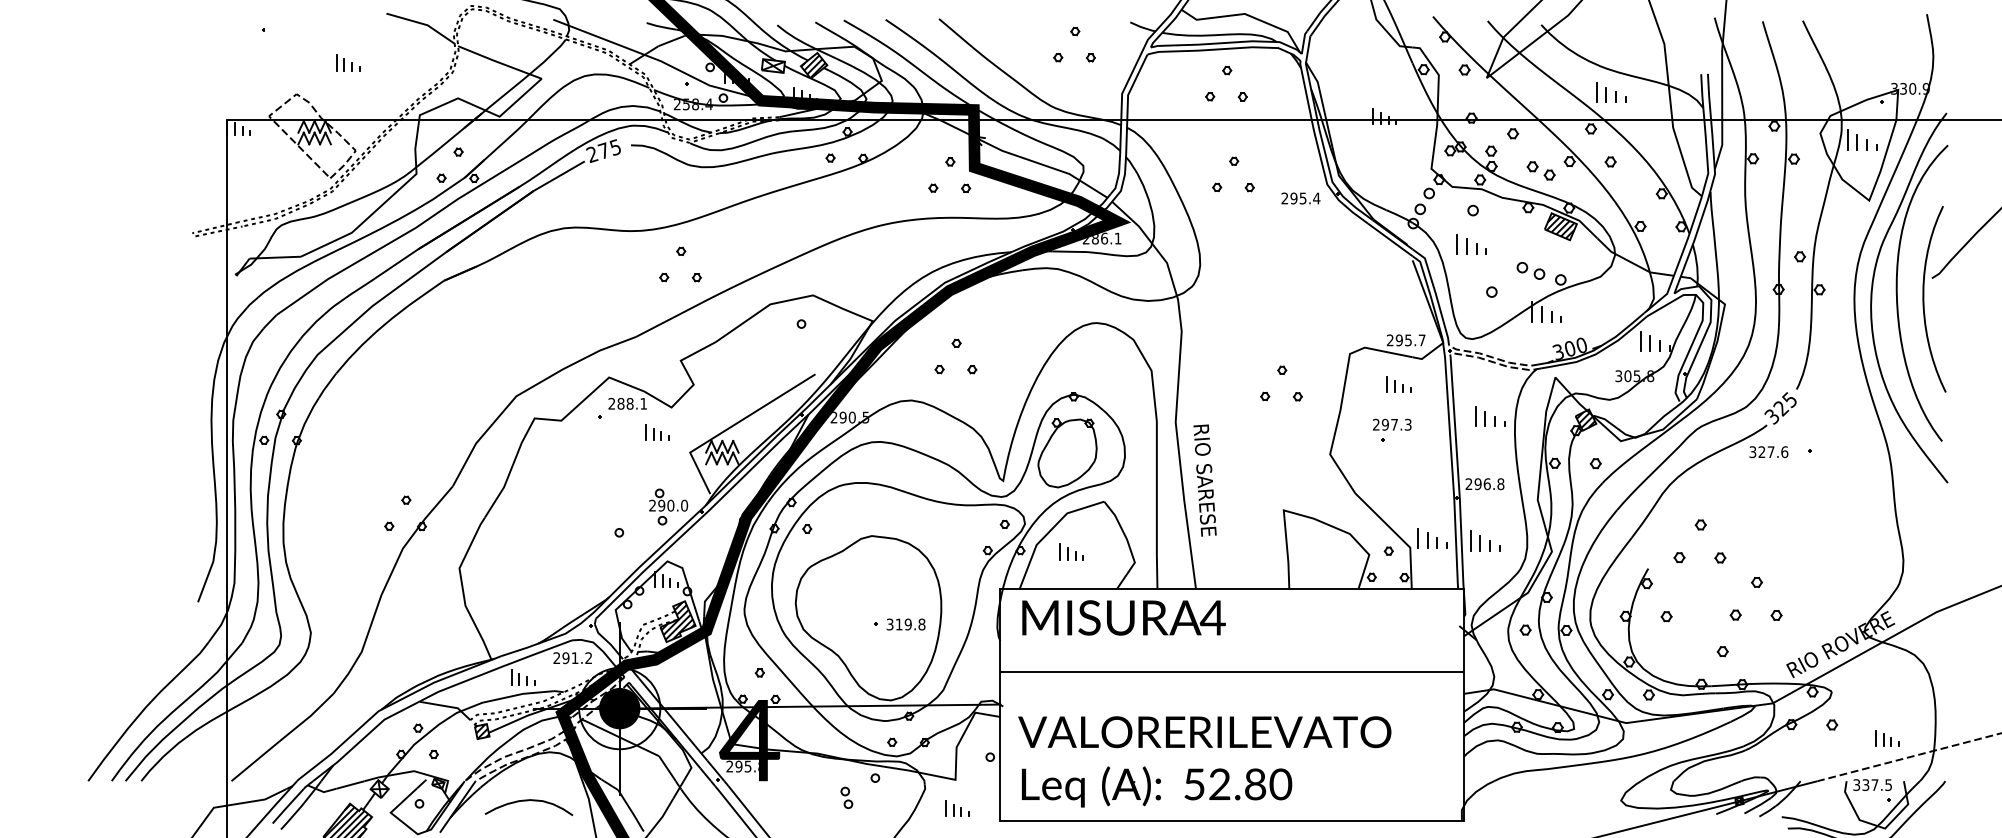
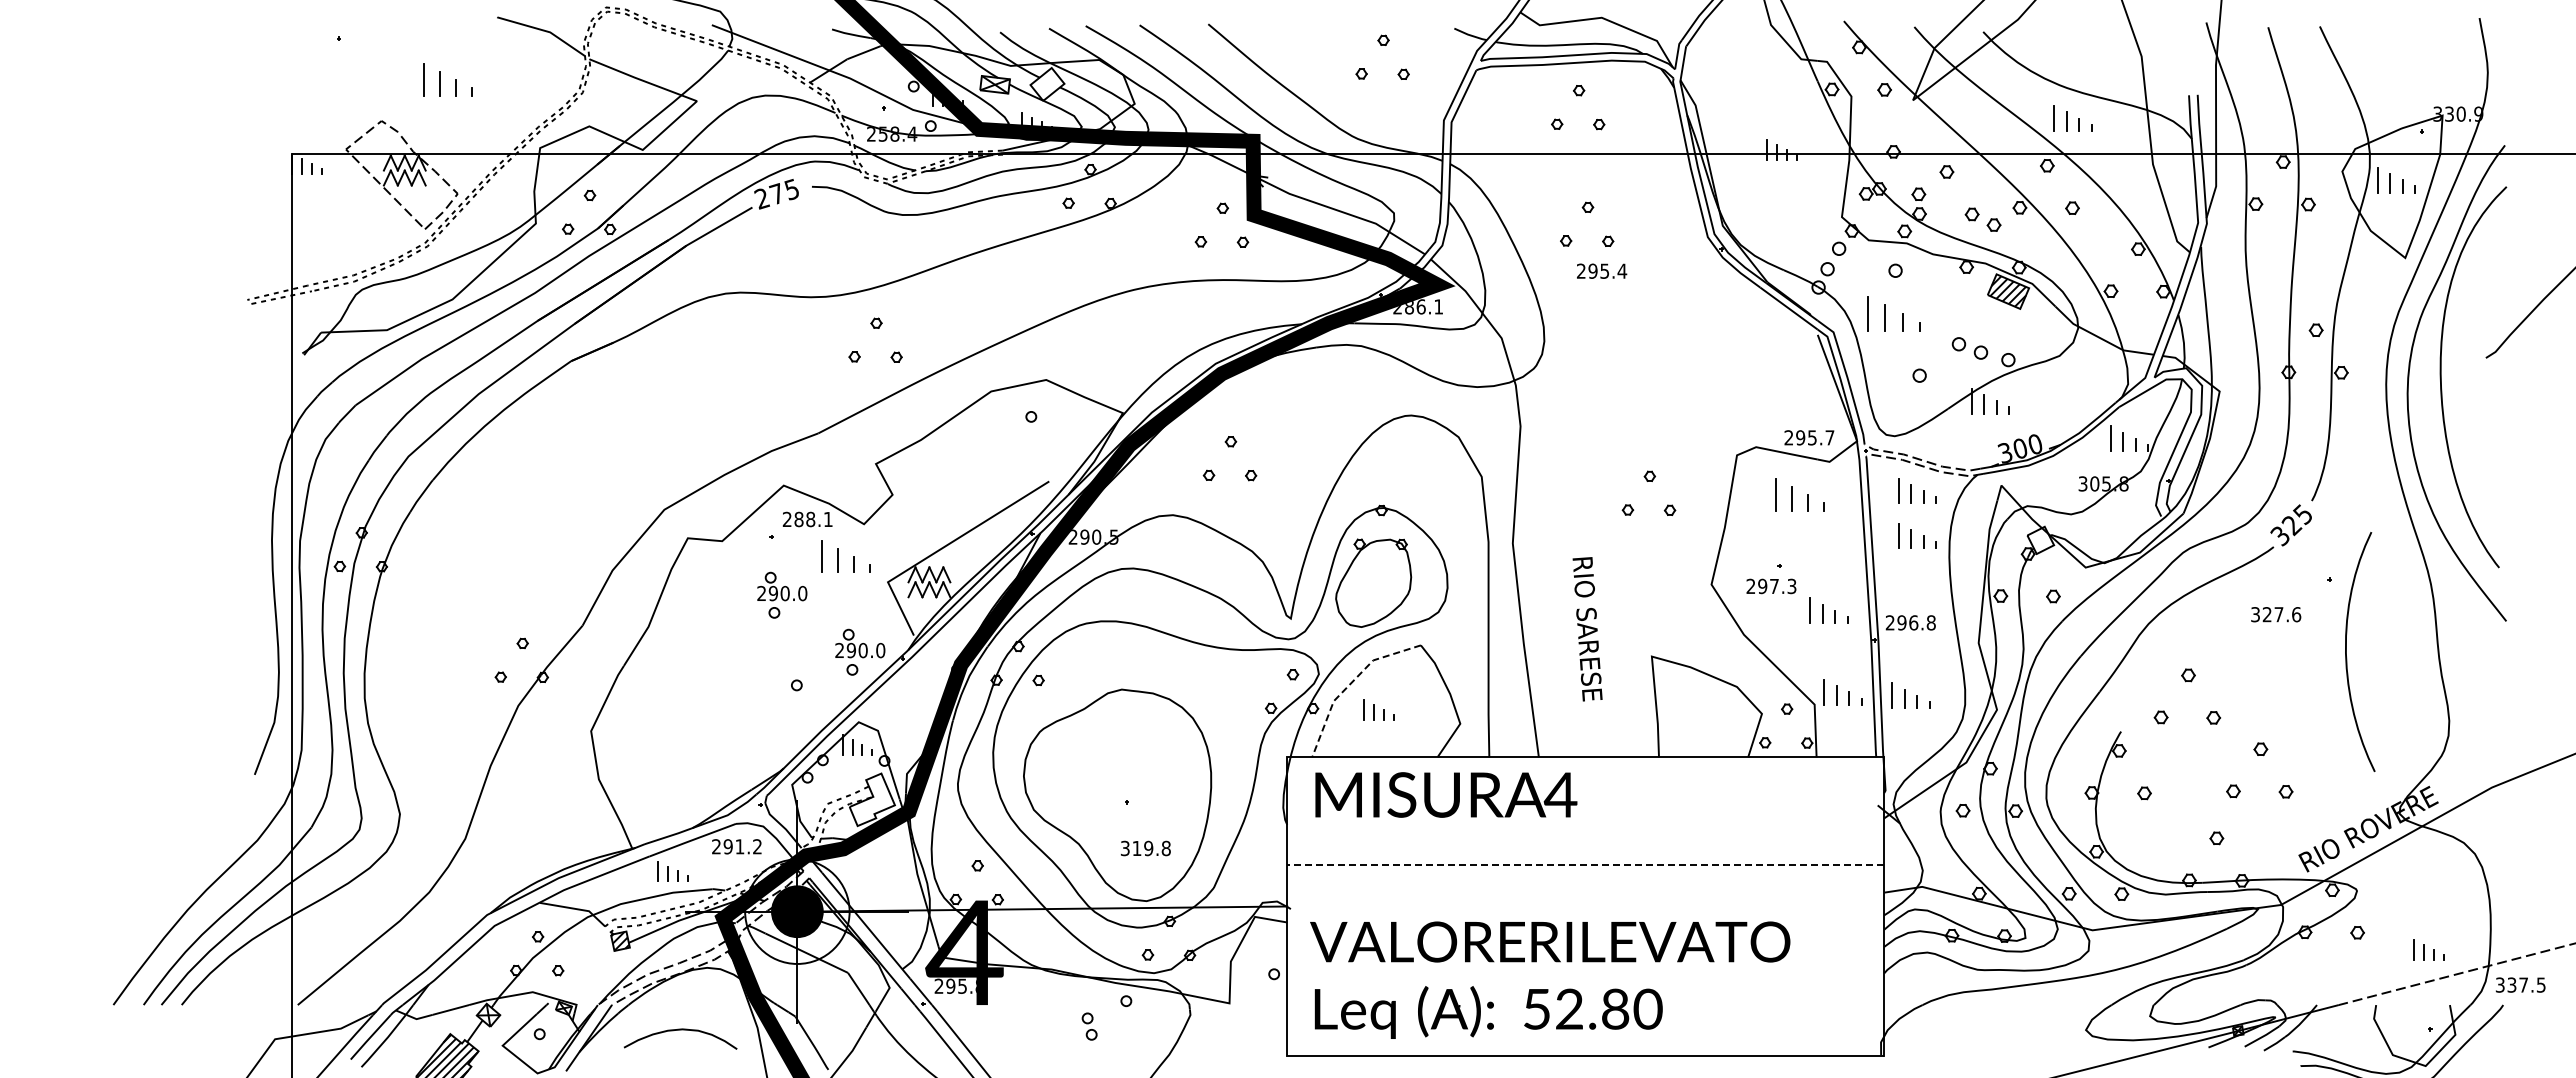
part: (347, 62) -> (447, 80), size x1.6
hatch: (813, 66) -> (1046, 85), removed
text: (1301, 197) -> (1602, 270), moved
part: (1471, 244) -> (1893, 314), size x1.4
curve: (1923, 298) -> (2346, 651), moved
part: (1490, 381) -> (1917, 490), added
part: (1398, 384) -> (1799, 494), size x1.6
hatch: (1585, 420) -> (2040, 540), removed
text: (1392, 424) -> (1771, 586), moved
part: (657, 431) -> (845, 555), size x1.6
text: (1769, 452) -> (2276, 614), moved
part: (608, 462) -> (782, 594), added
part: (1421, 474) -> (1828, 610), added
text: (1204, 480) -> (1587, 629), moved
line: (1048, 532) -> (1349, 684), solid -> dashed
hatch: (678, 620) -> (872, 798), removed
text: (905, 624) -> (1145, 848), moved
line: (1232, 671) -> (1585, 864), solid -> dashed
text: (1872, 784) -> (2520, 984), moved
part: (957, 807) -> (1231, 1039), removed

